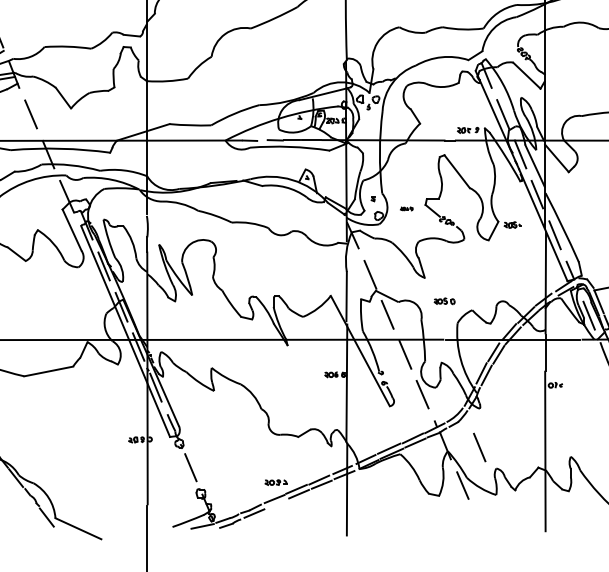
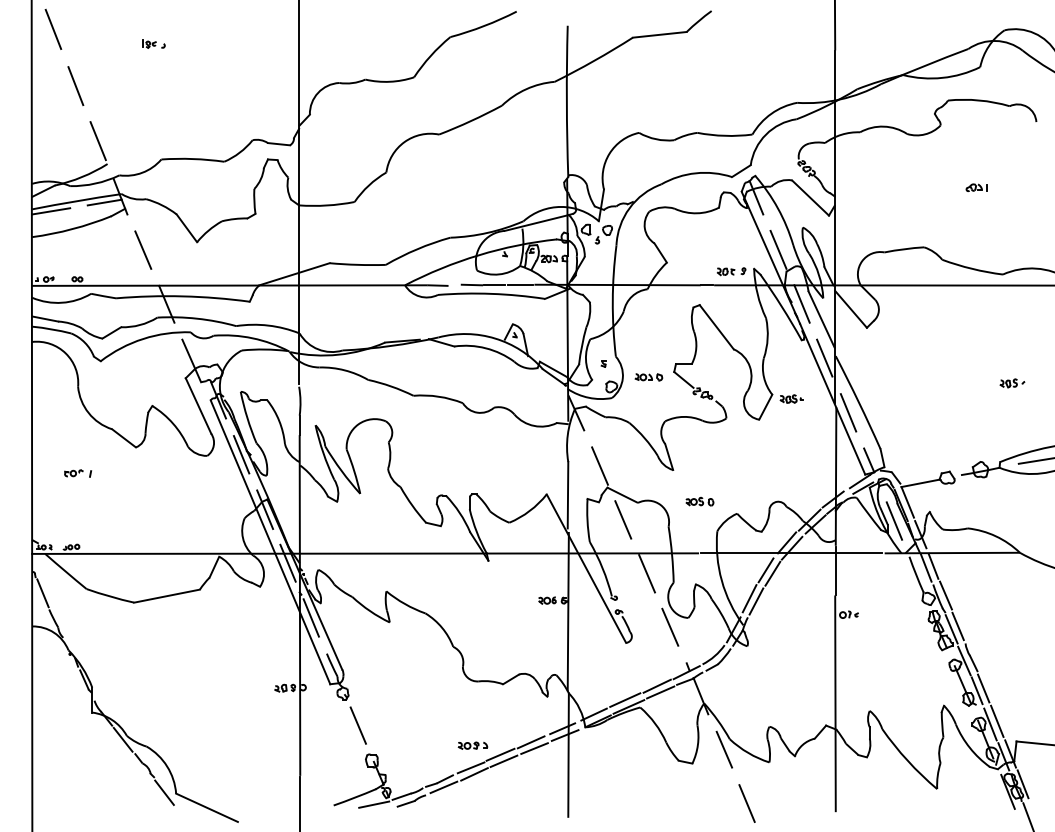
part: (406, 209) -> (648, 377), size x1.67
line: (479, 447) -> (746, 803), moved
line: (277, 503) -> (474, 774), added

